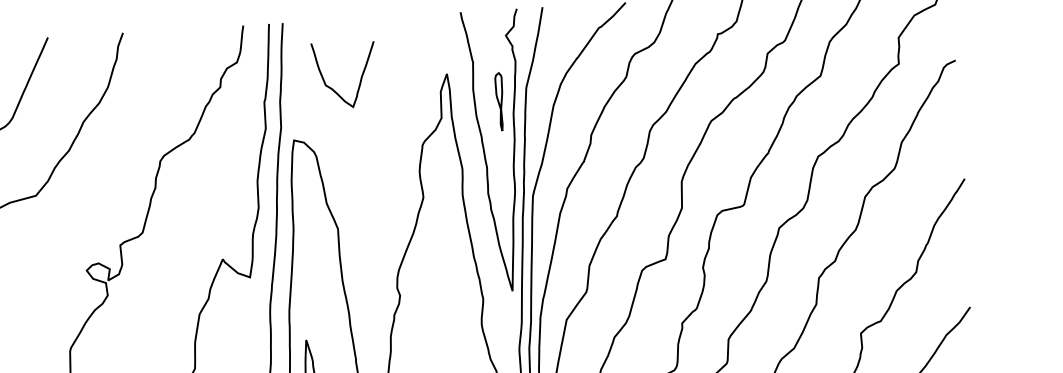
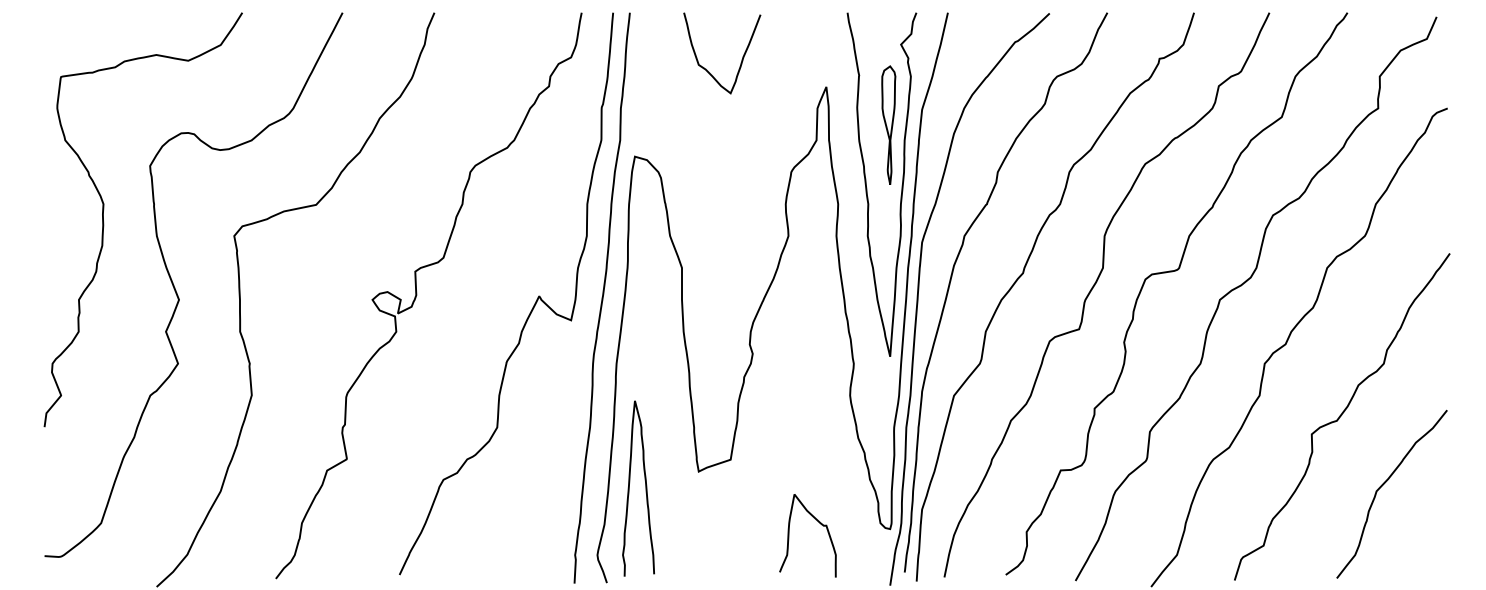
curve: (360, 78) -> (741, 59), moved
part: (499, 101) -> (888, 124), size x1.67

